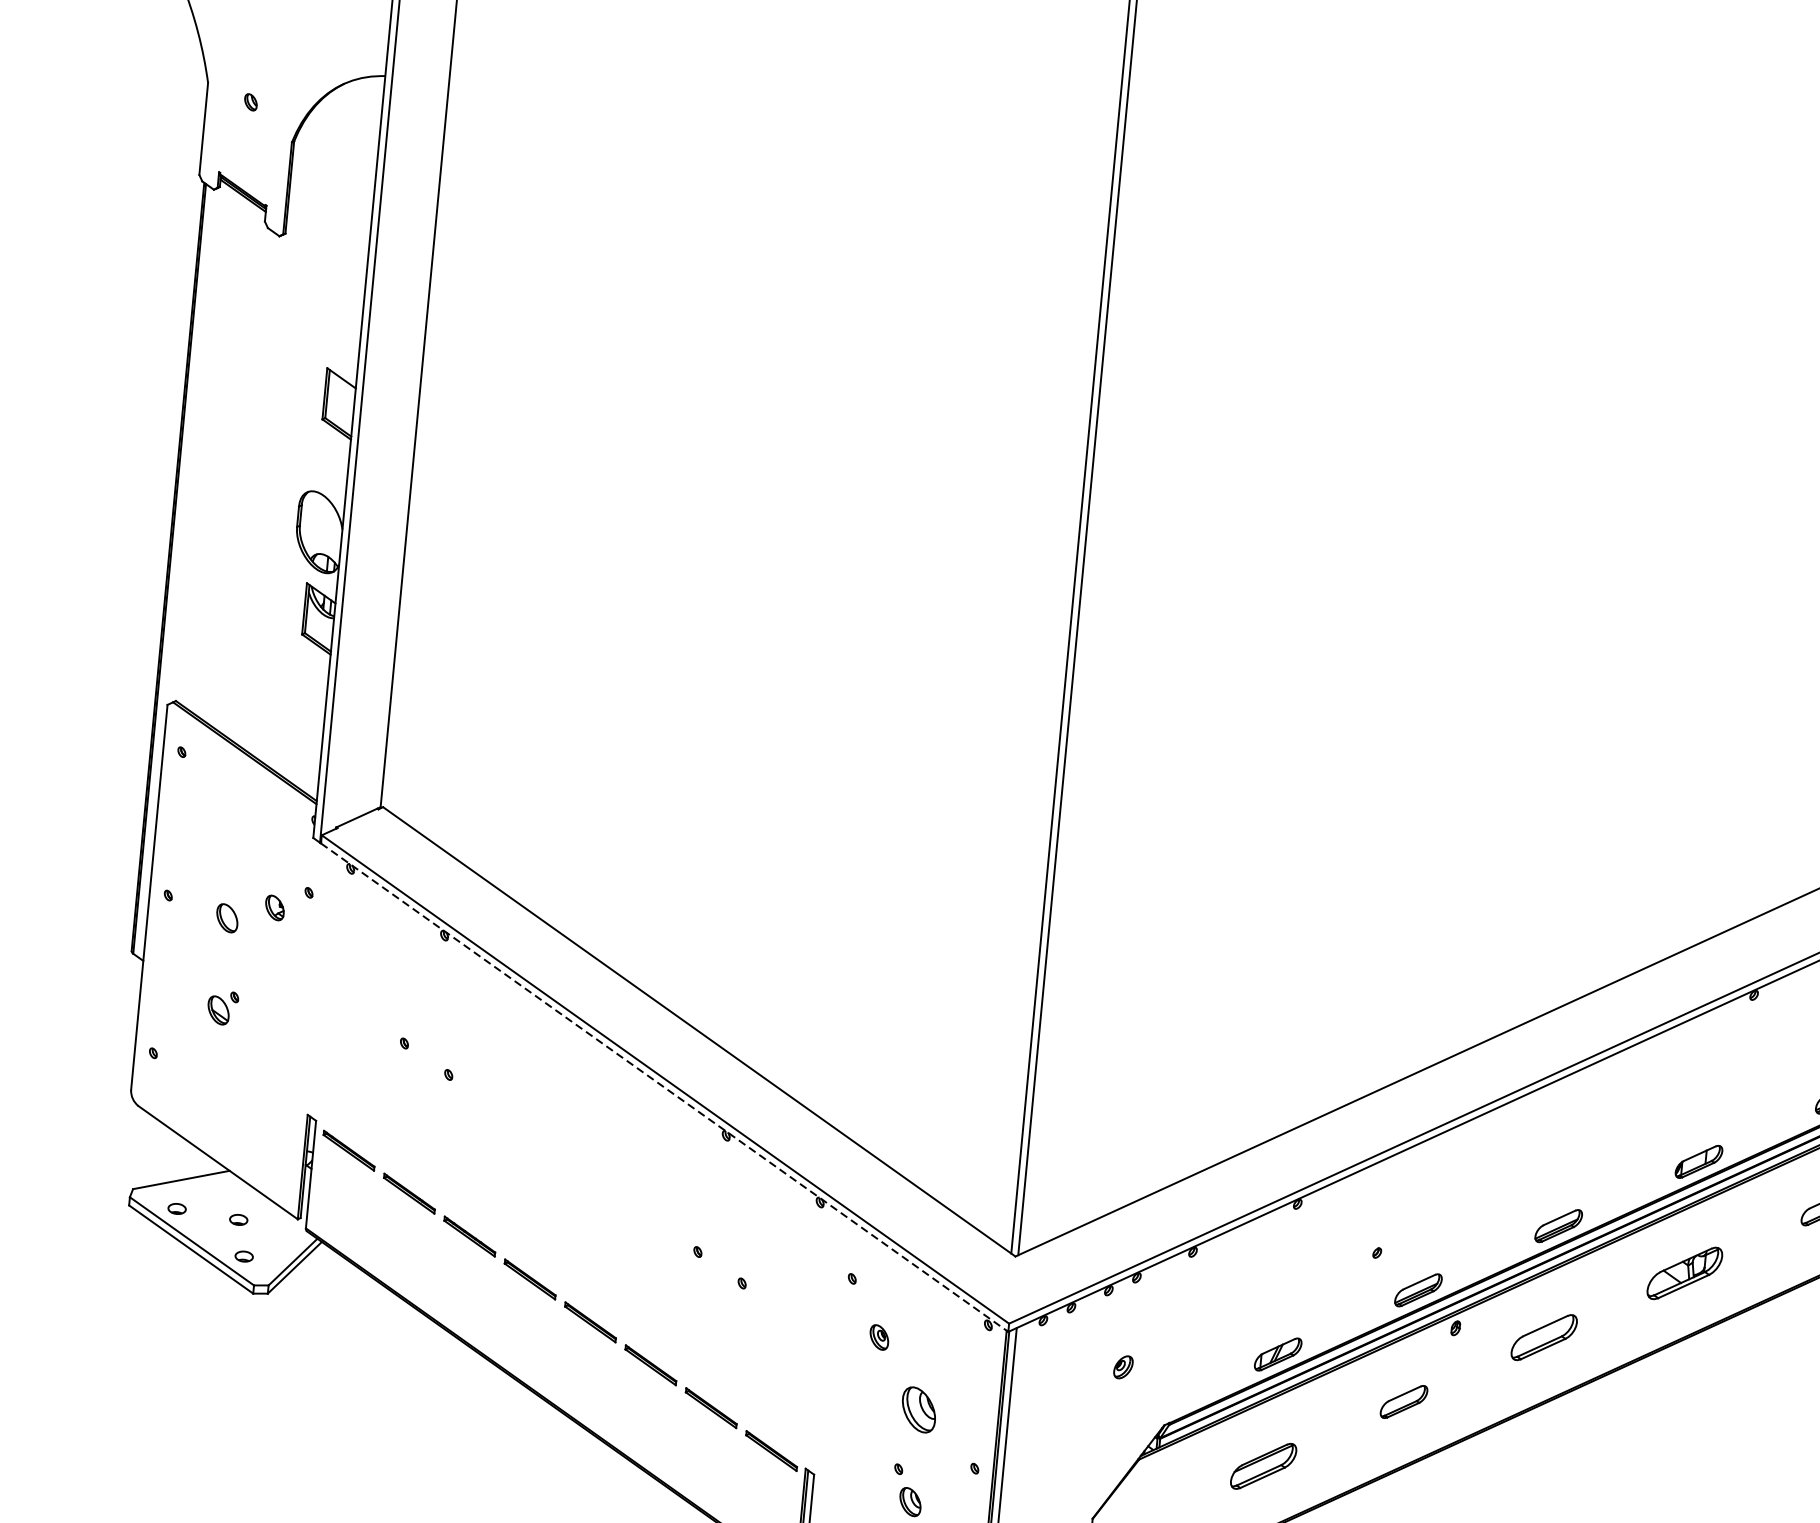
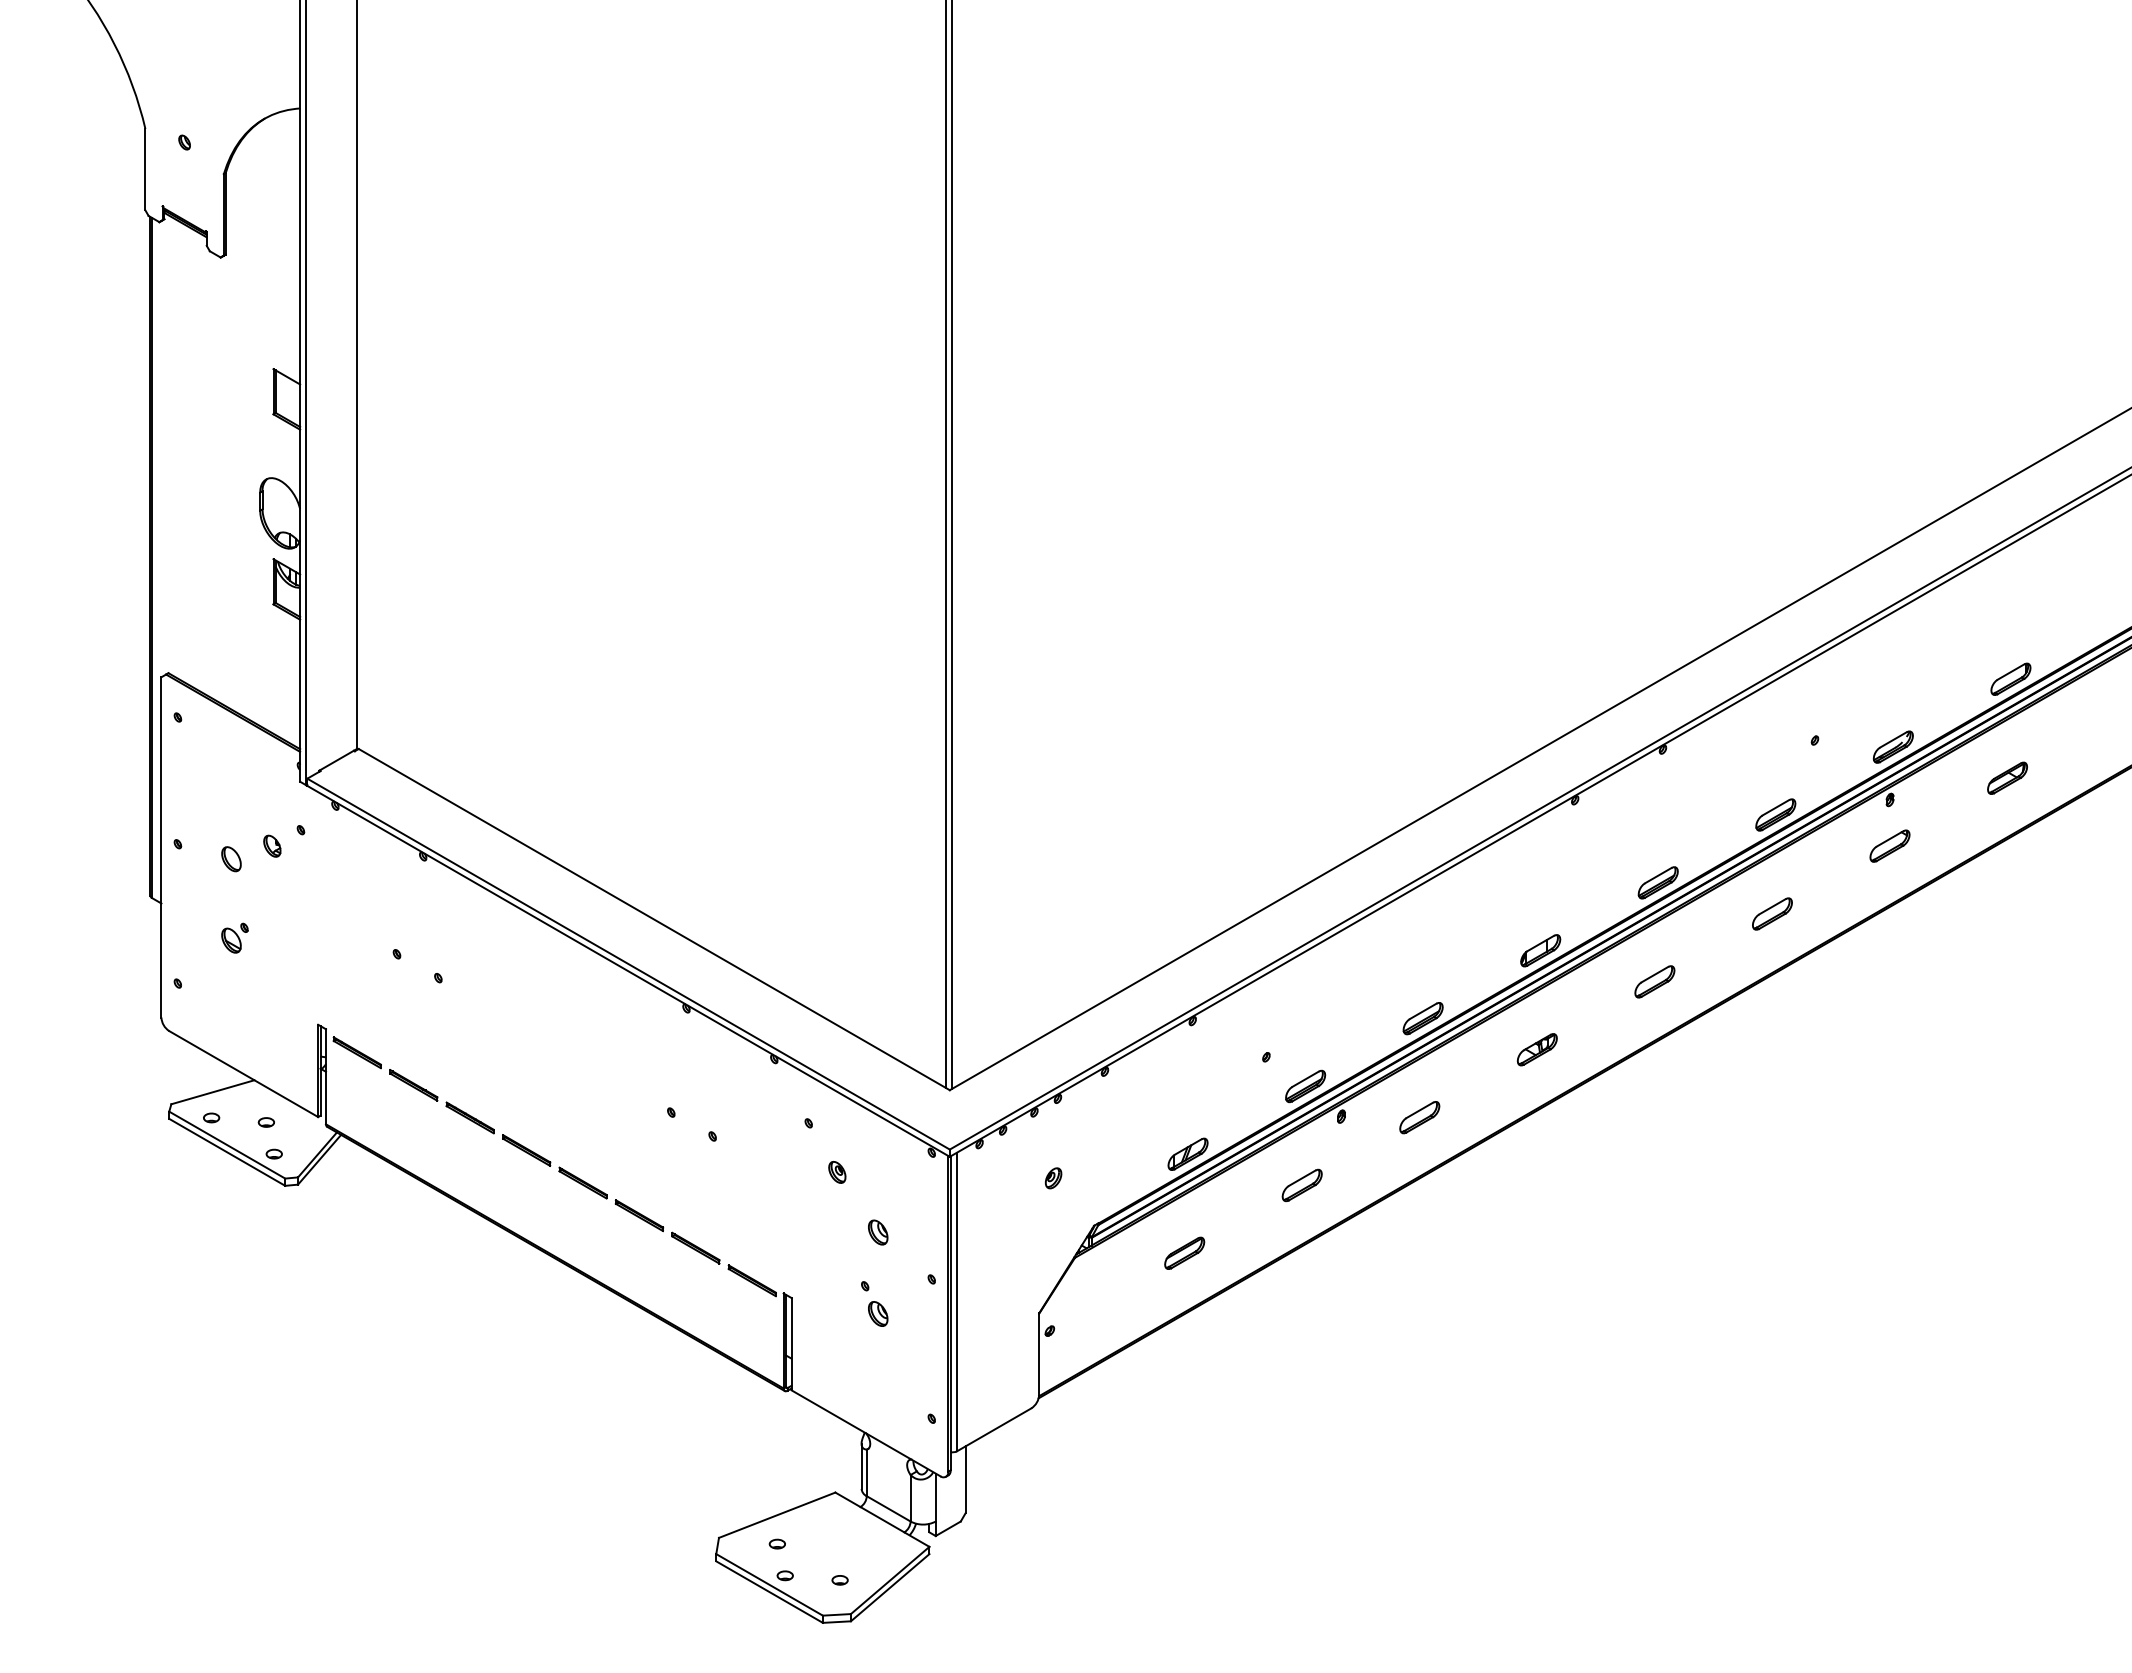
line: (664, 1087) -> (628, 971), dashed -> solid
part: (1683, 1273) -> (1536, 1049), size x0.62
part: (1544, 1337) -> (1419, 1117), size x0.71
part: (919, 1409) -> (878, 1232), size x0.62
part: (1263, 1465) -> (1184, 1252), size x0.71

